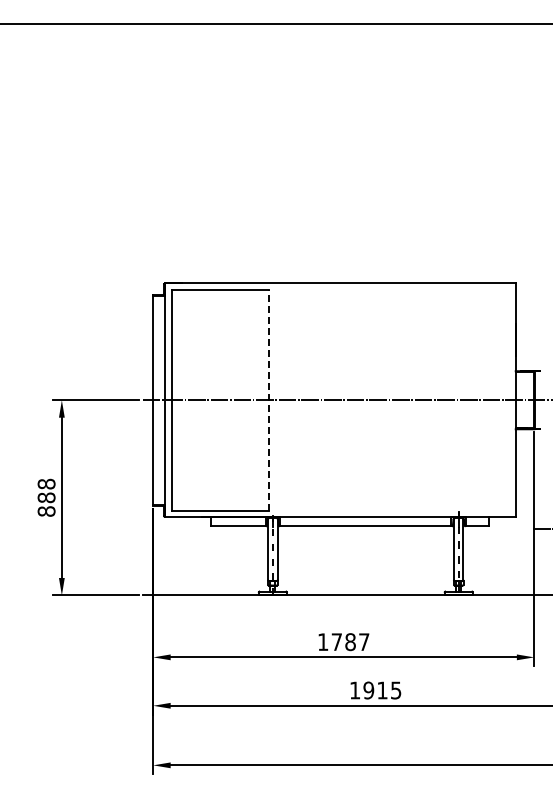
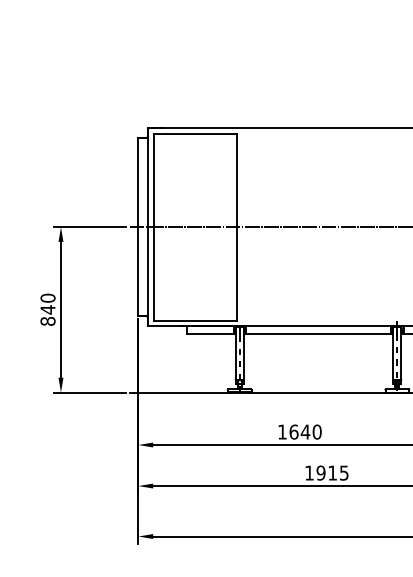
line: (269, 399) -> (236, 226), dashed -> solid
text: (46, 490) -> (47, 303), 888 -> 840
text: (350, 642) -> (305, 432), 1787 -> 1640

